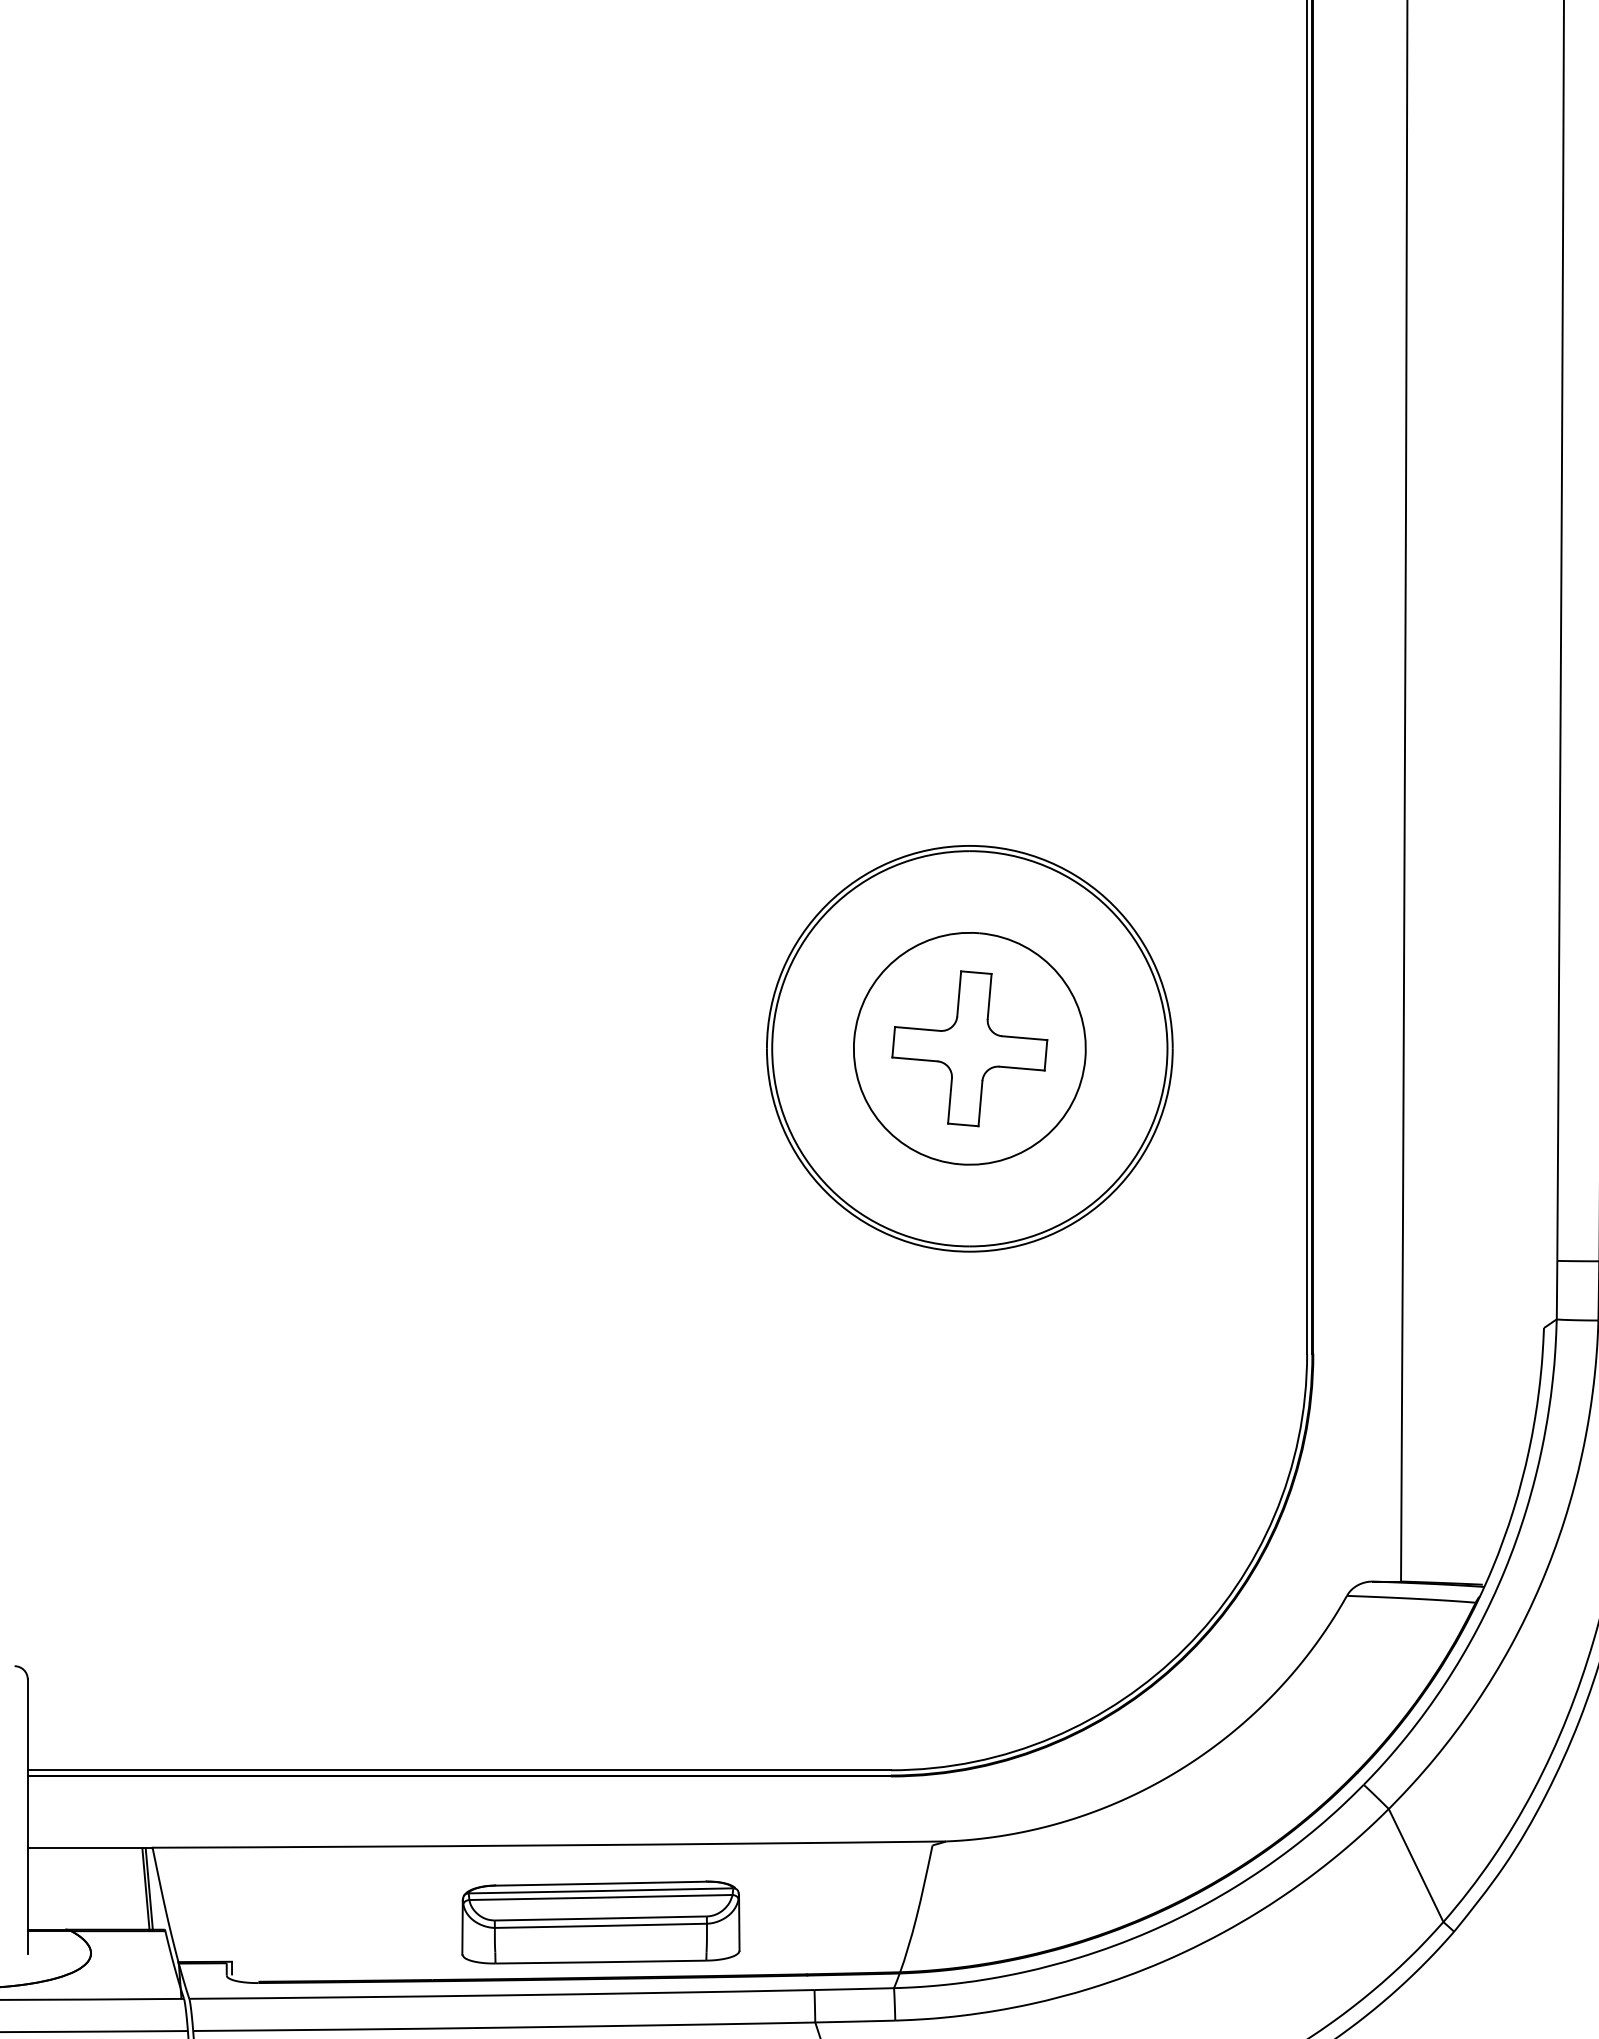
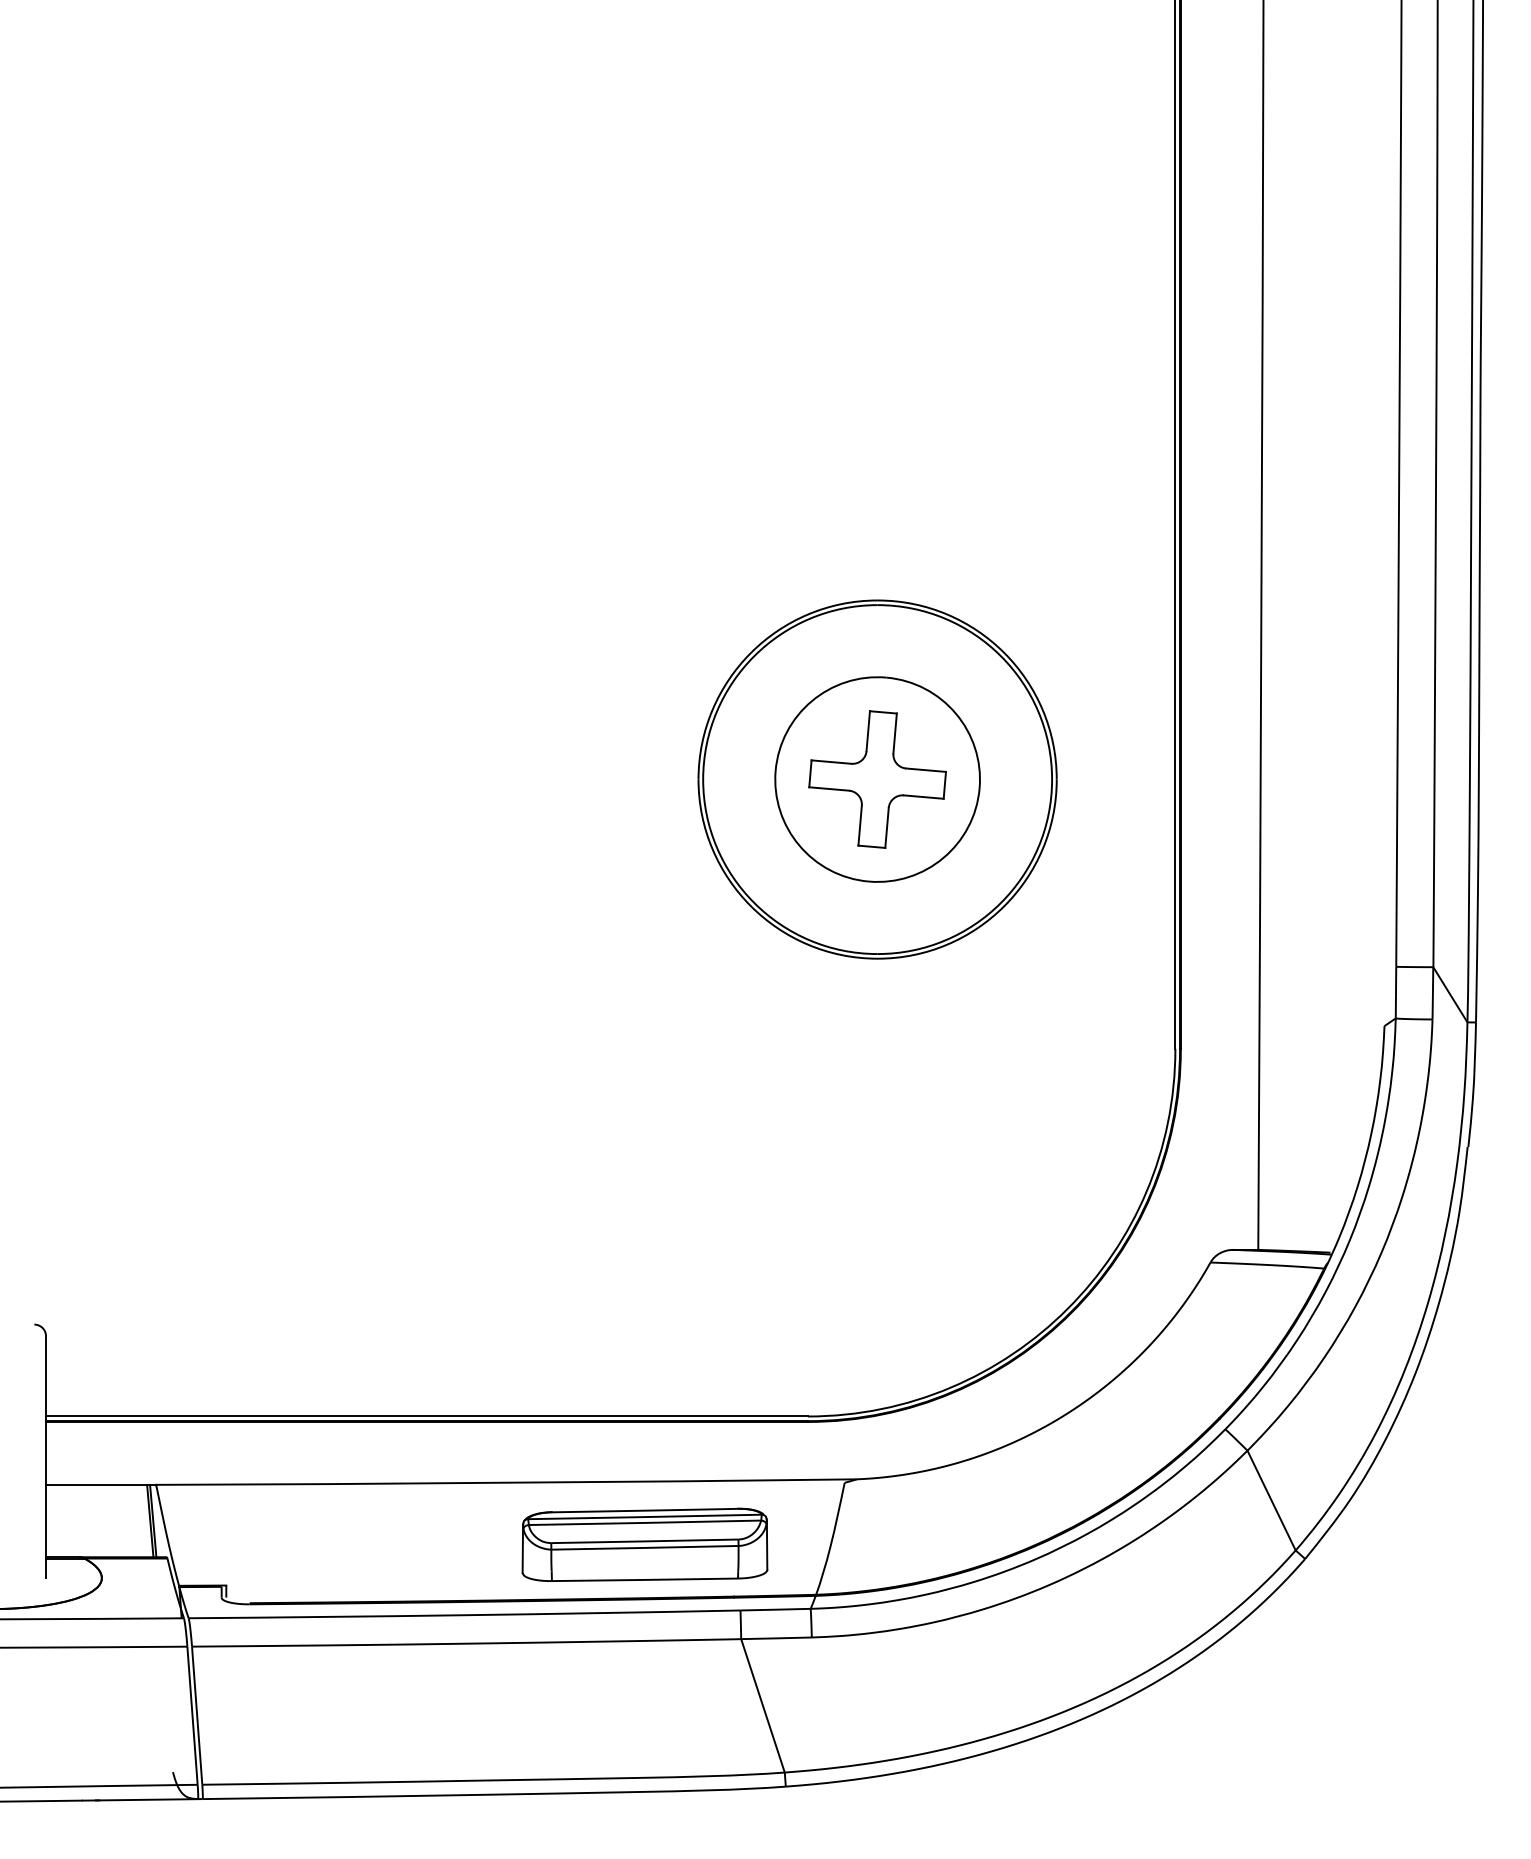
part: (600, 1922) -> (644, 1544), moved

